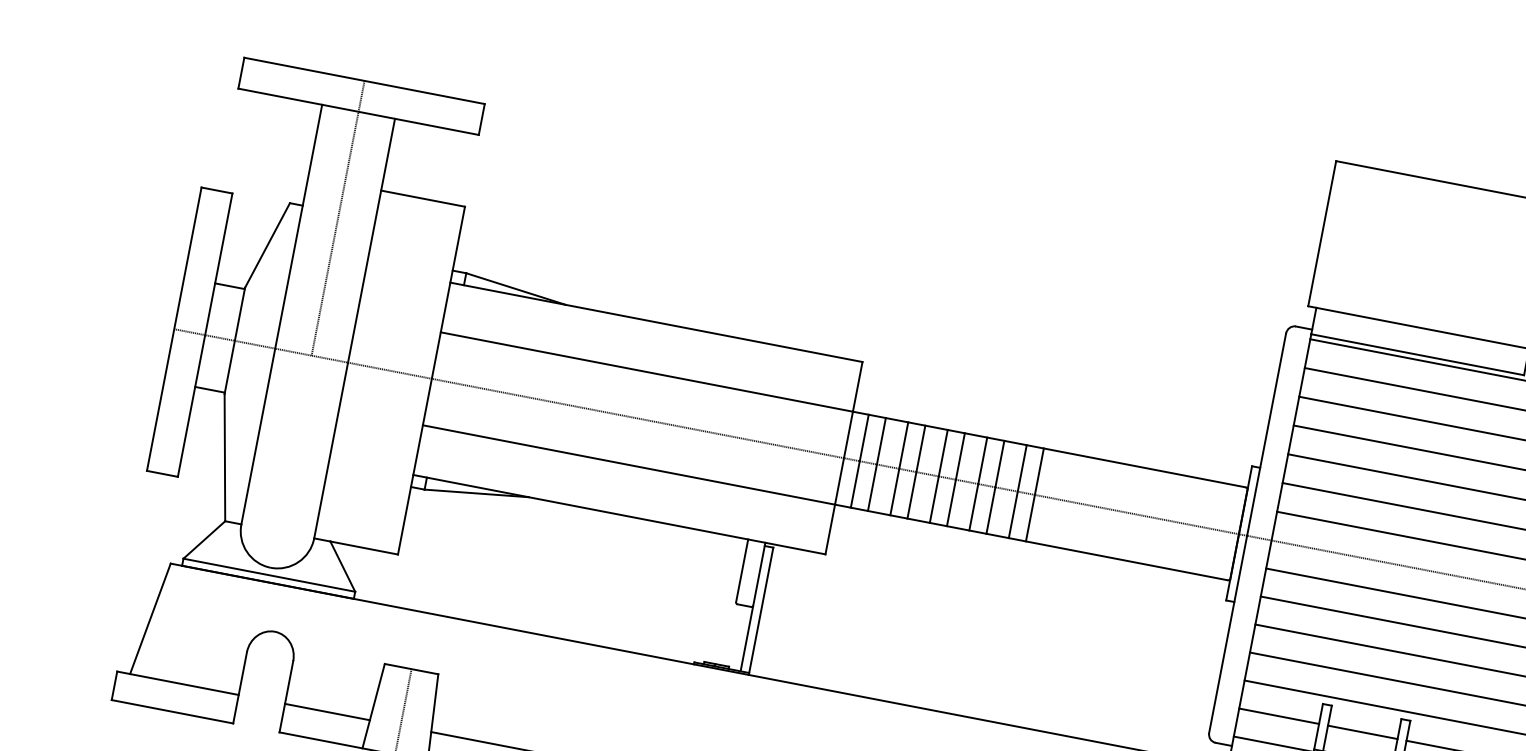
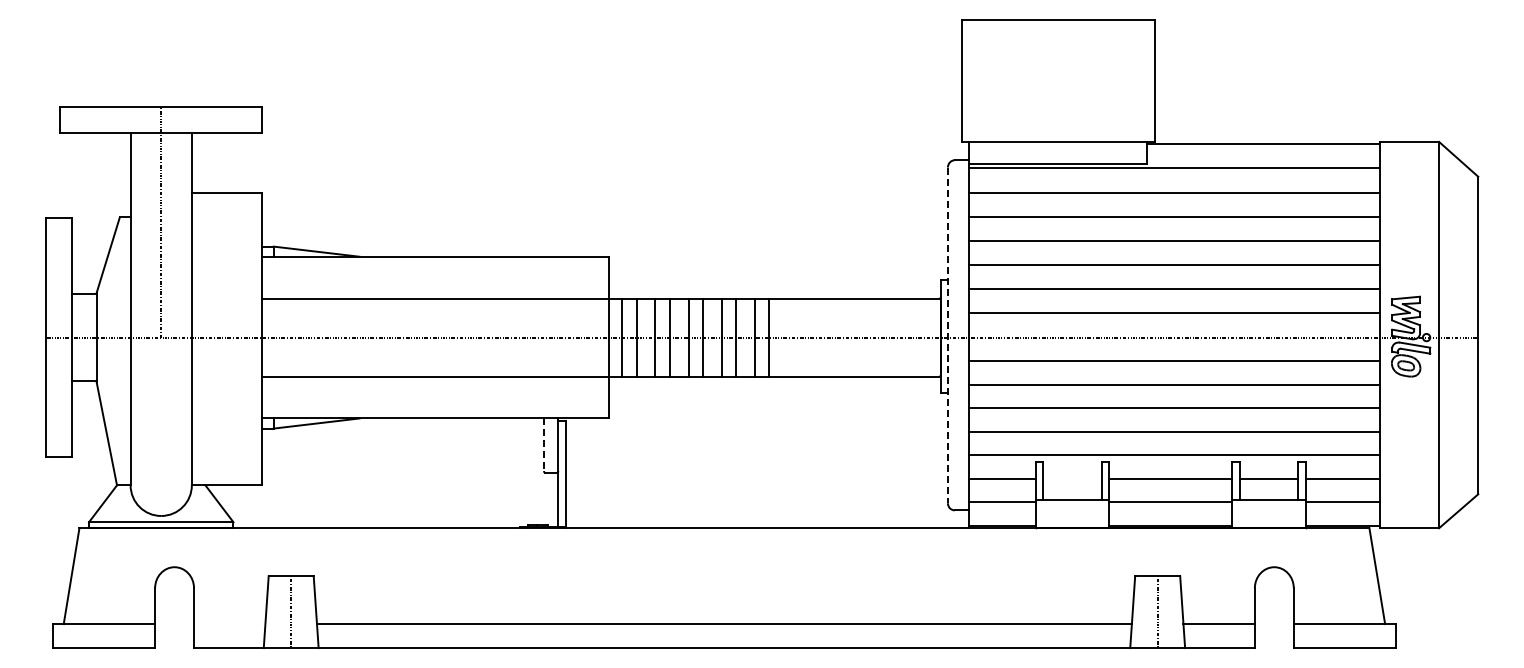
line: (1247, 533) -> (947, 335), solid -> dashed
line: (741, 571) -> (543, 445), solid -> dashed
line: (327, 712) -> (229, 624), removed
line: (1363, 731) -> (1072, 478), removed

